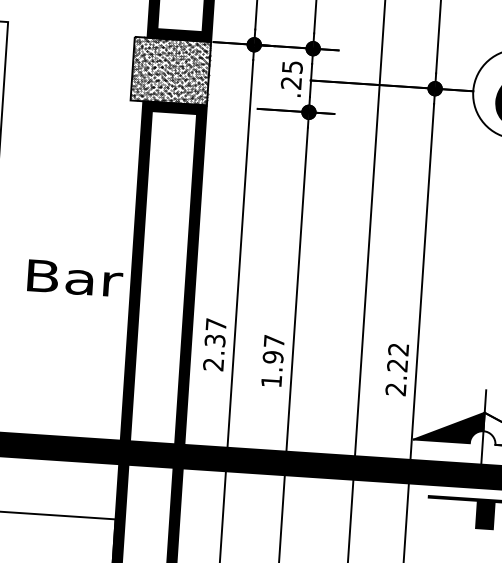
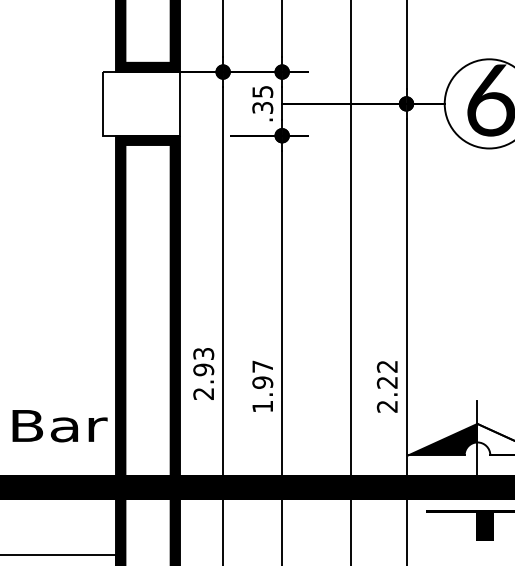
hatch: (170, 70) -> (141, 103), removed
text: (291, 82) -> (262, 107), .25 -> .35
text: (74, 278) -> (59, 426), moved
text: (215, 333) -> (203, 362), 2.37 -> 2.93

